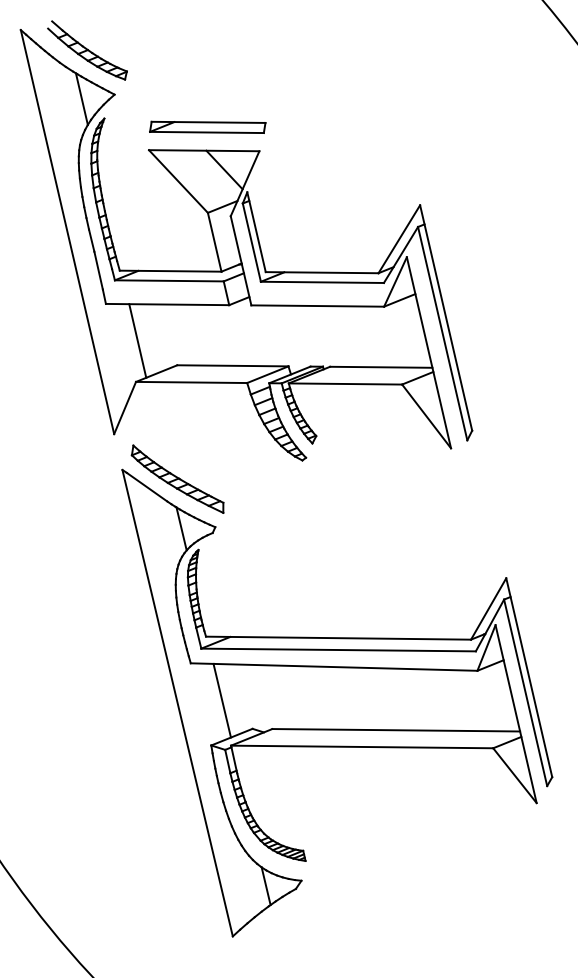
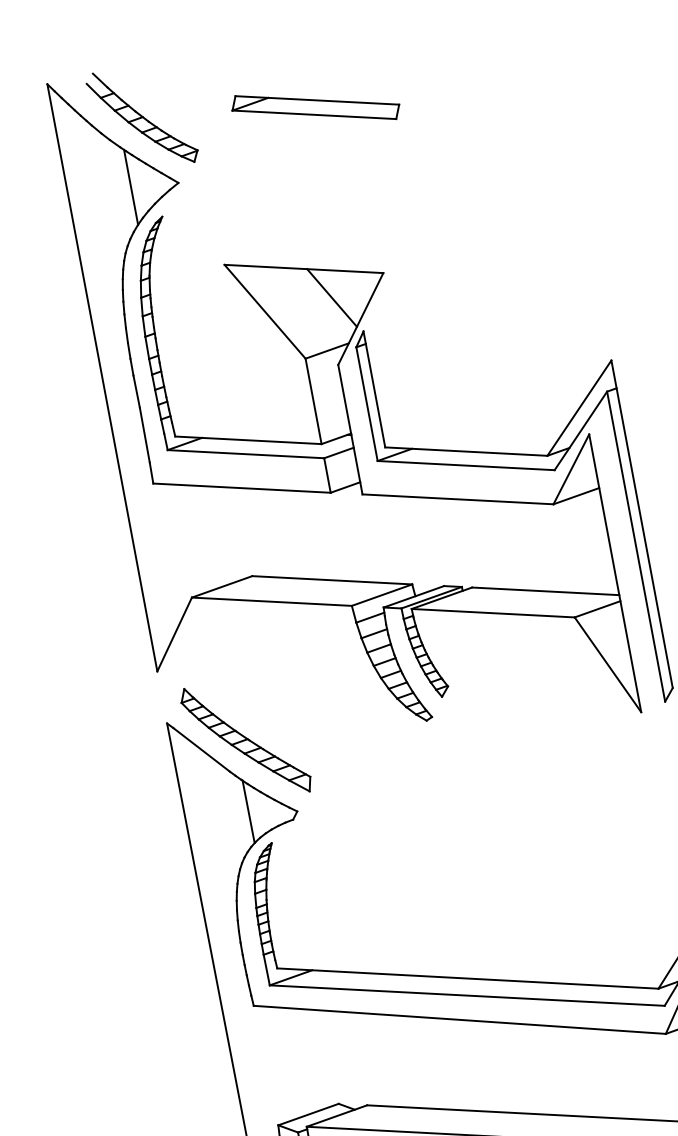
part: (207, 126) -> (315, 106), moved
line: (137, 340) -> (196, 538), removed
line: (221, 700) -> (295, 1061), removed

